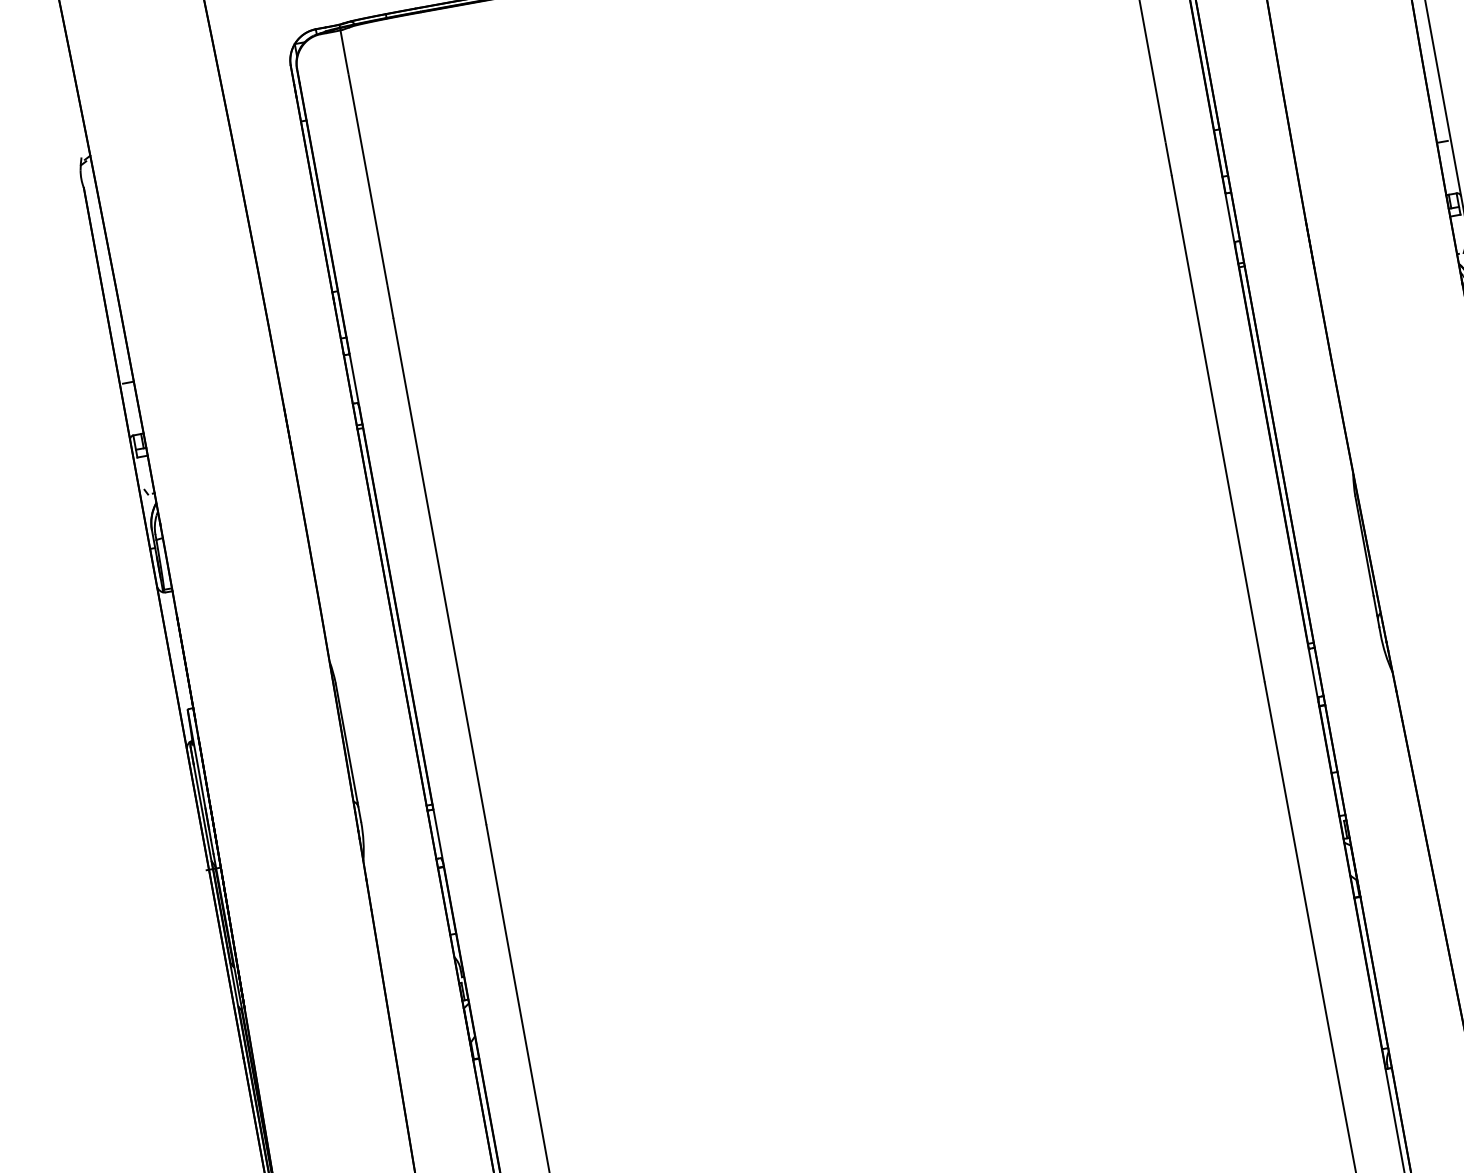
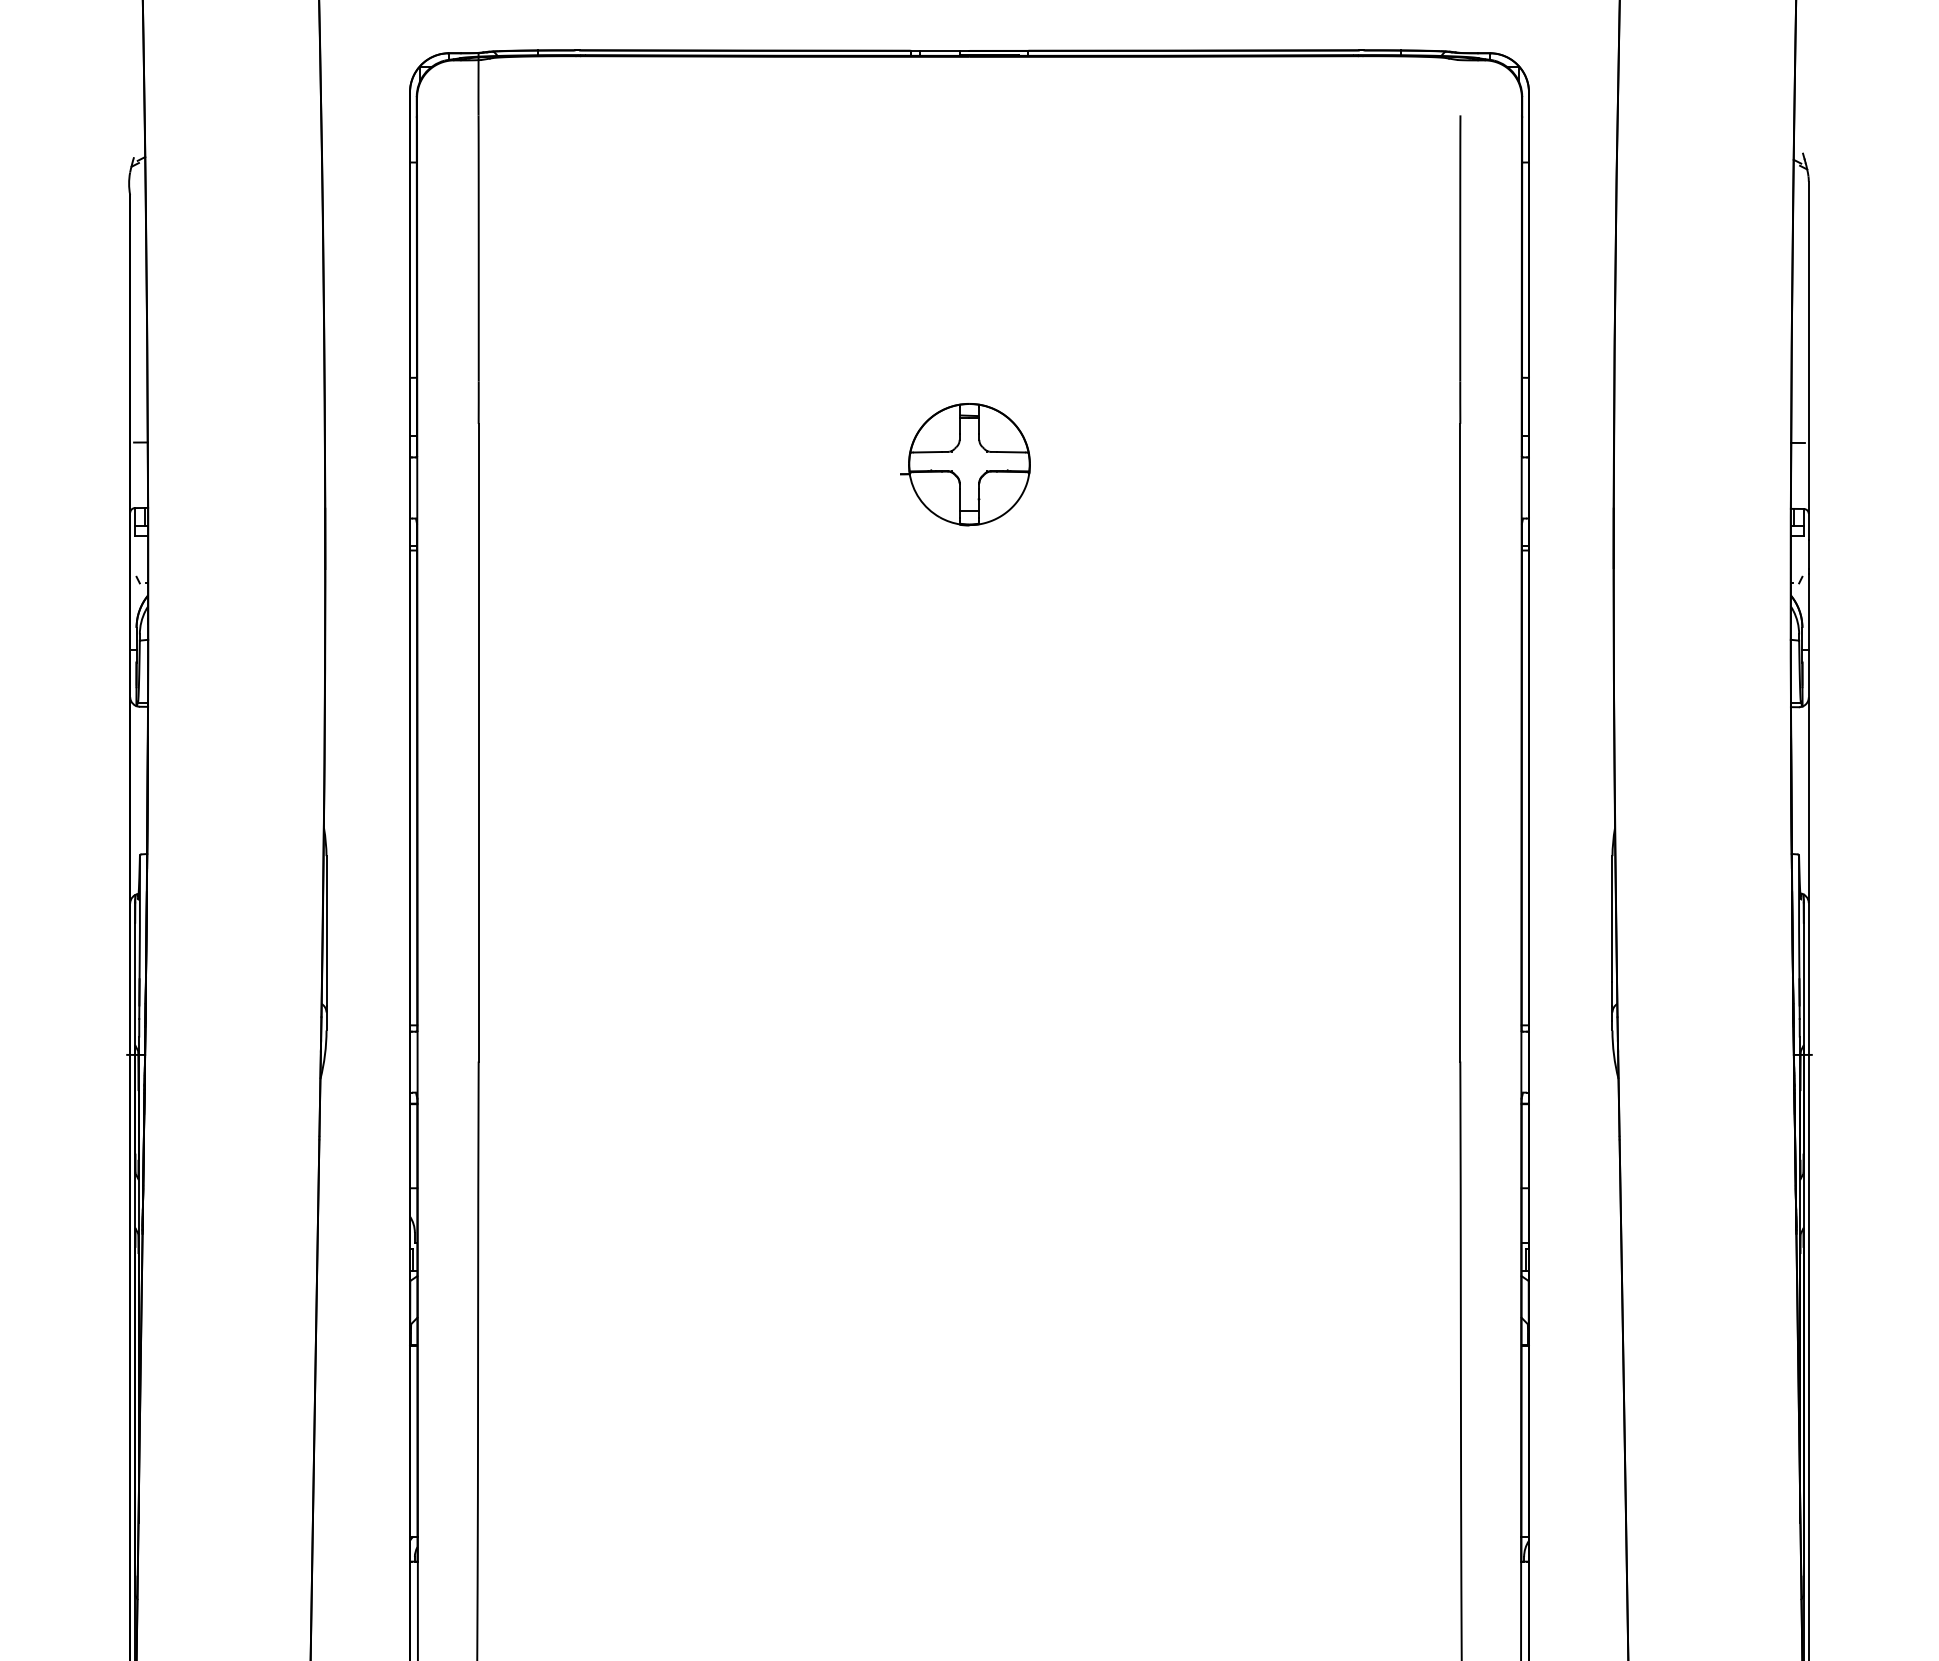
part: (785, 280) -> (965, 464), added

